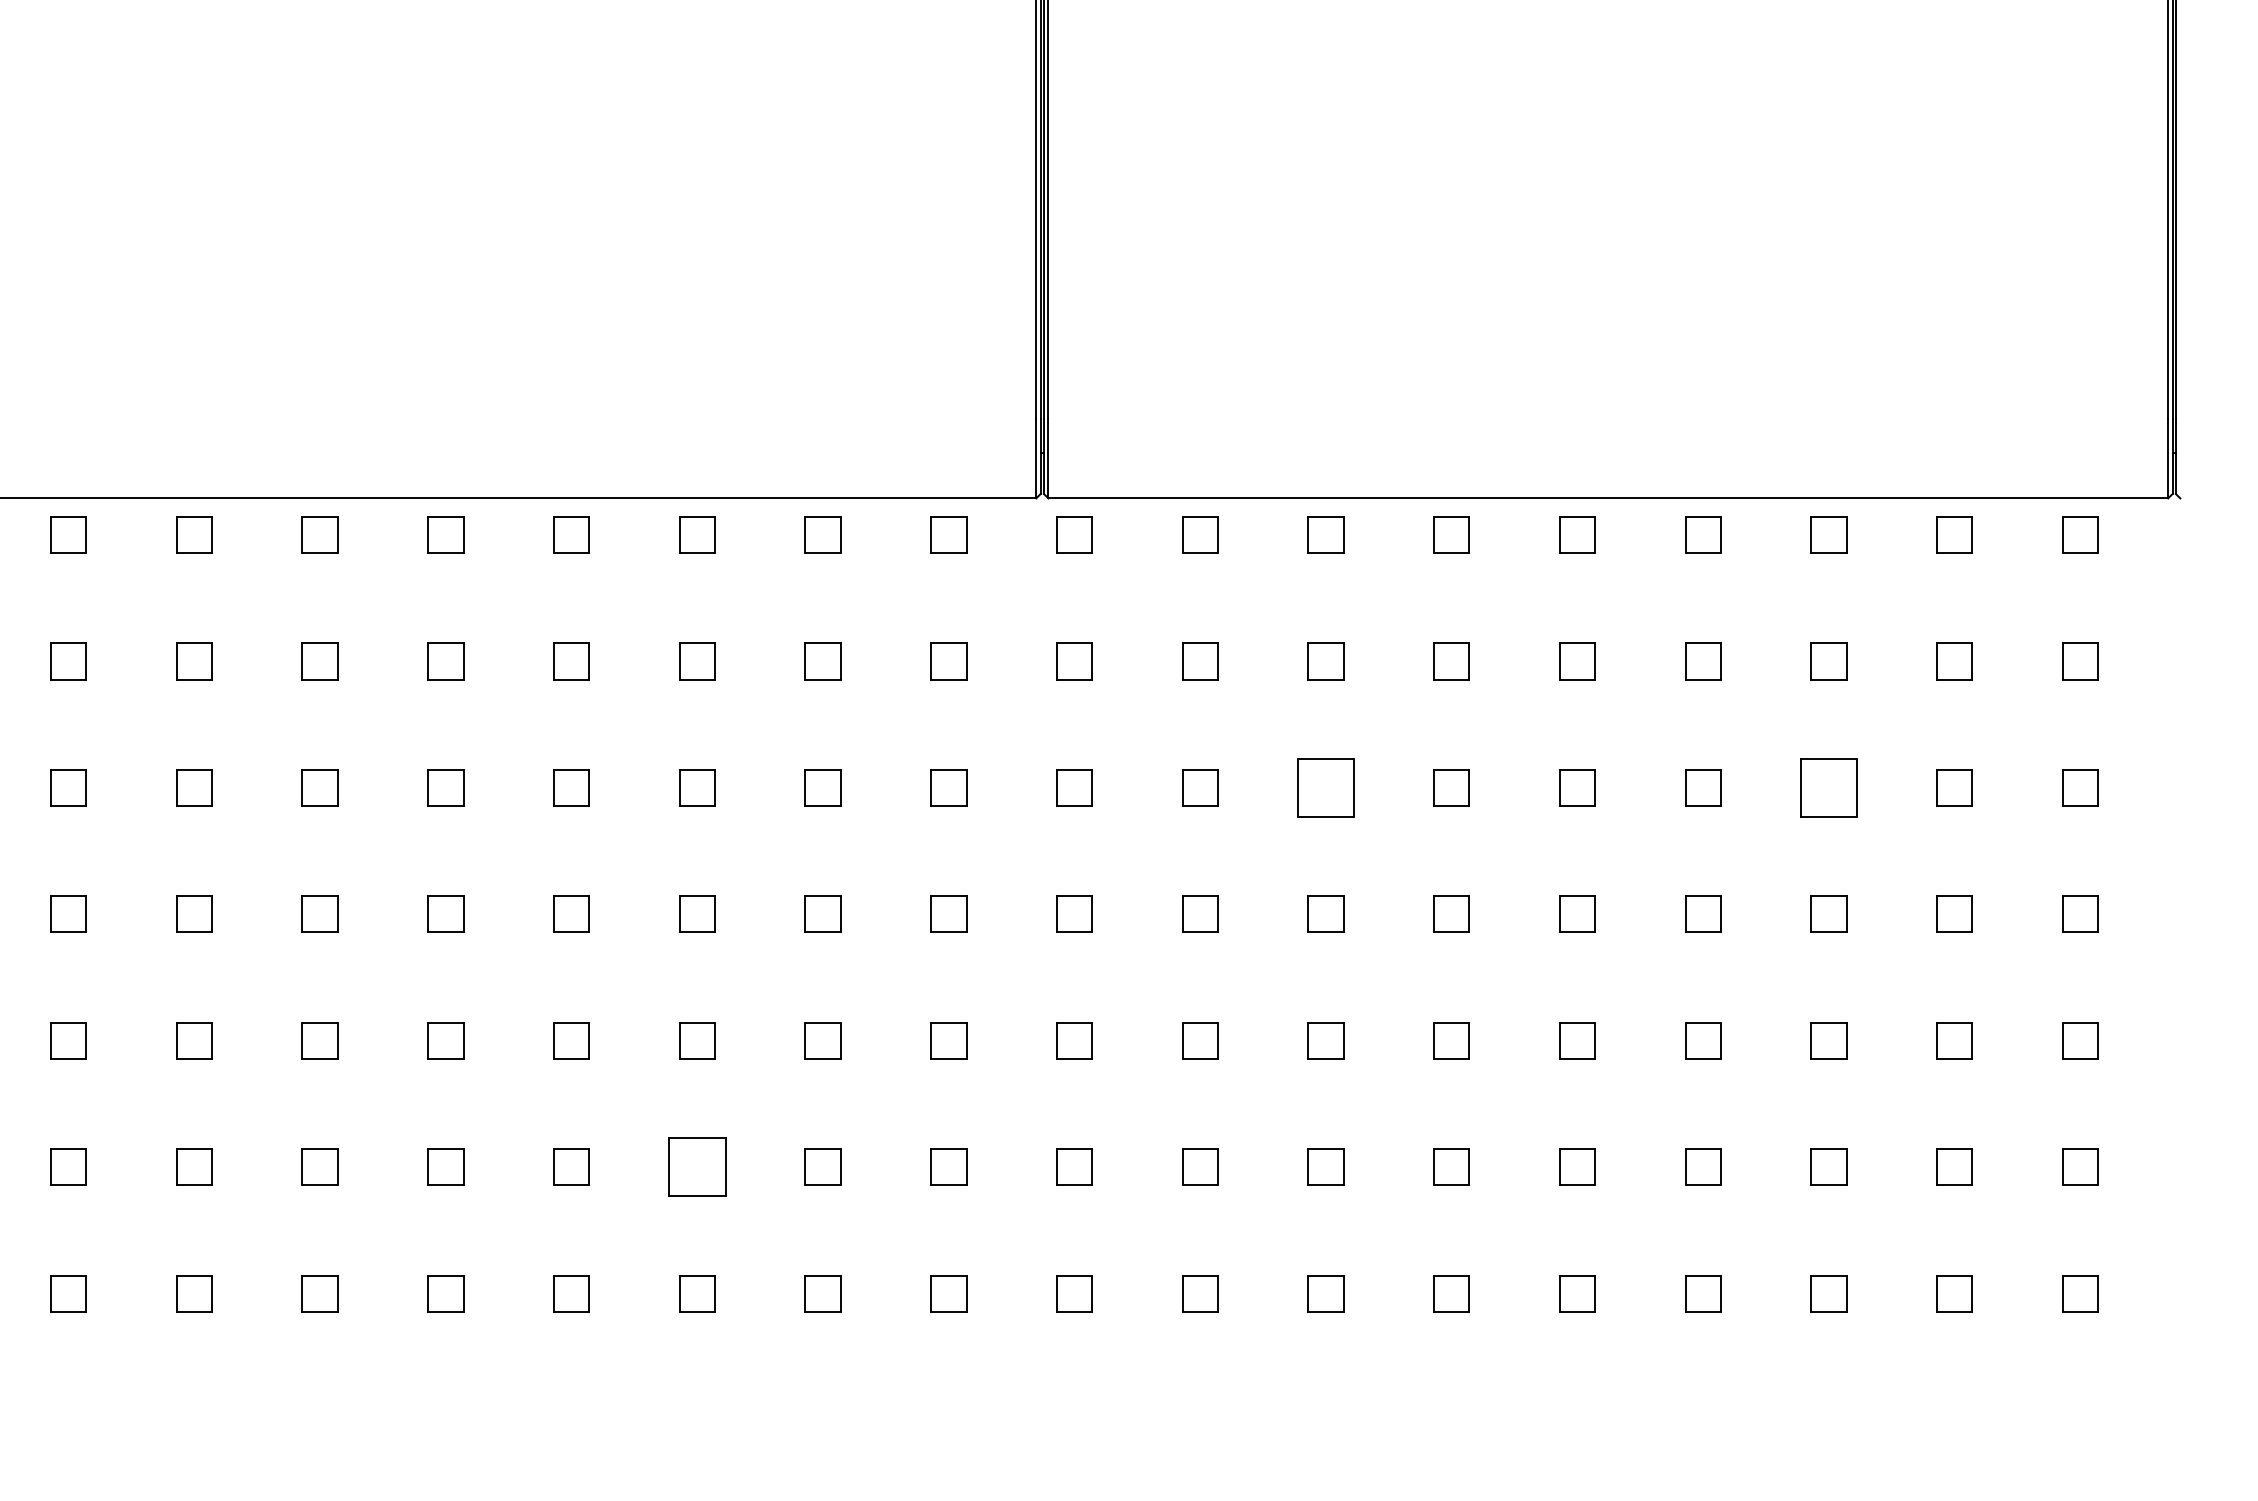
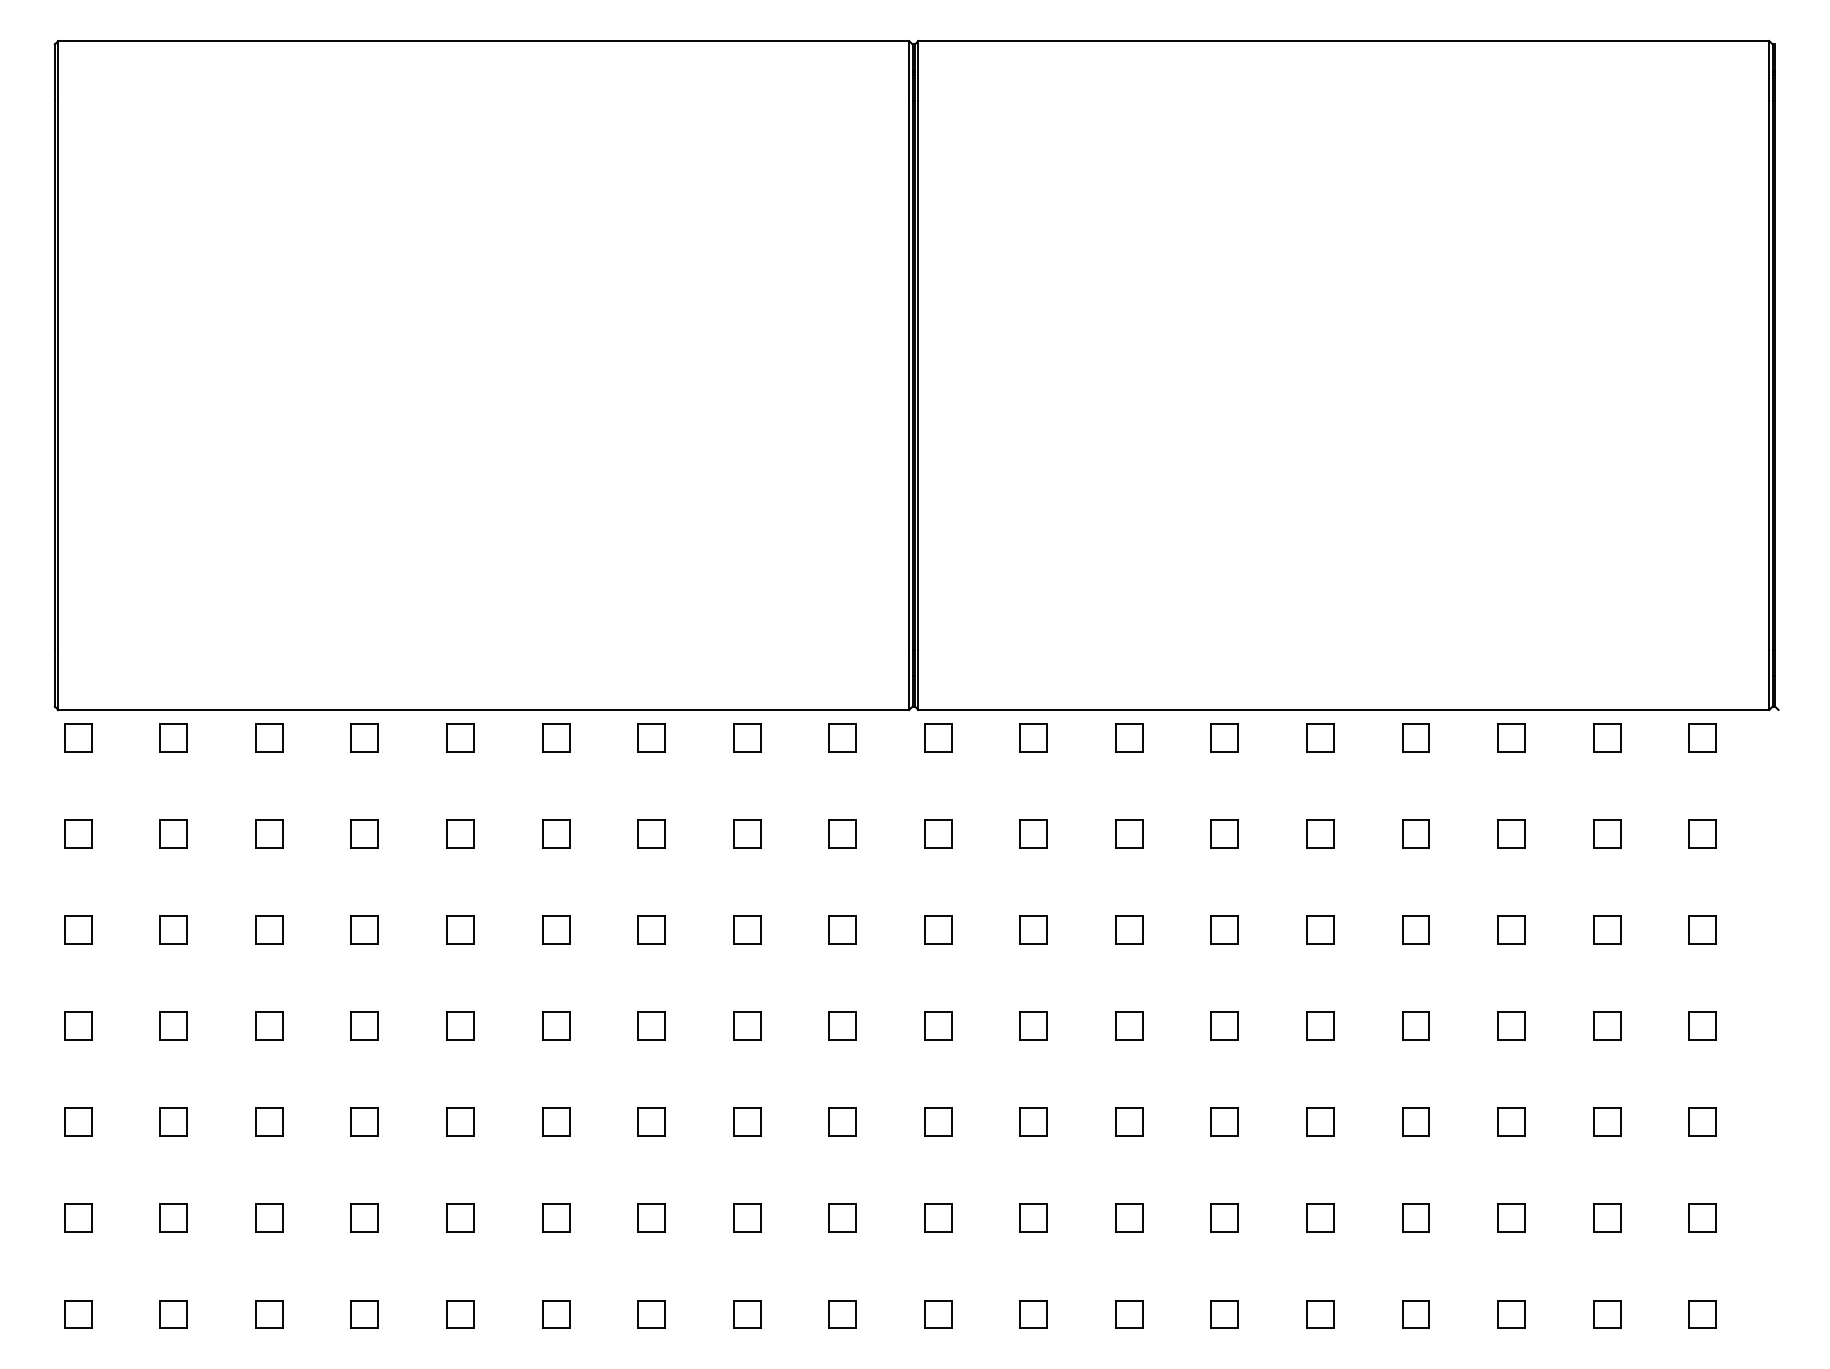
part: (1326, 787) -> (1129, 929), size x0.62
part: (1828, 787) -> (1511, 929), size x0.62
part: (697, 1166) -> (651, 1217), size x0.62

